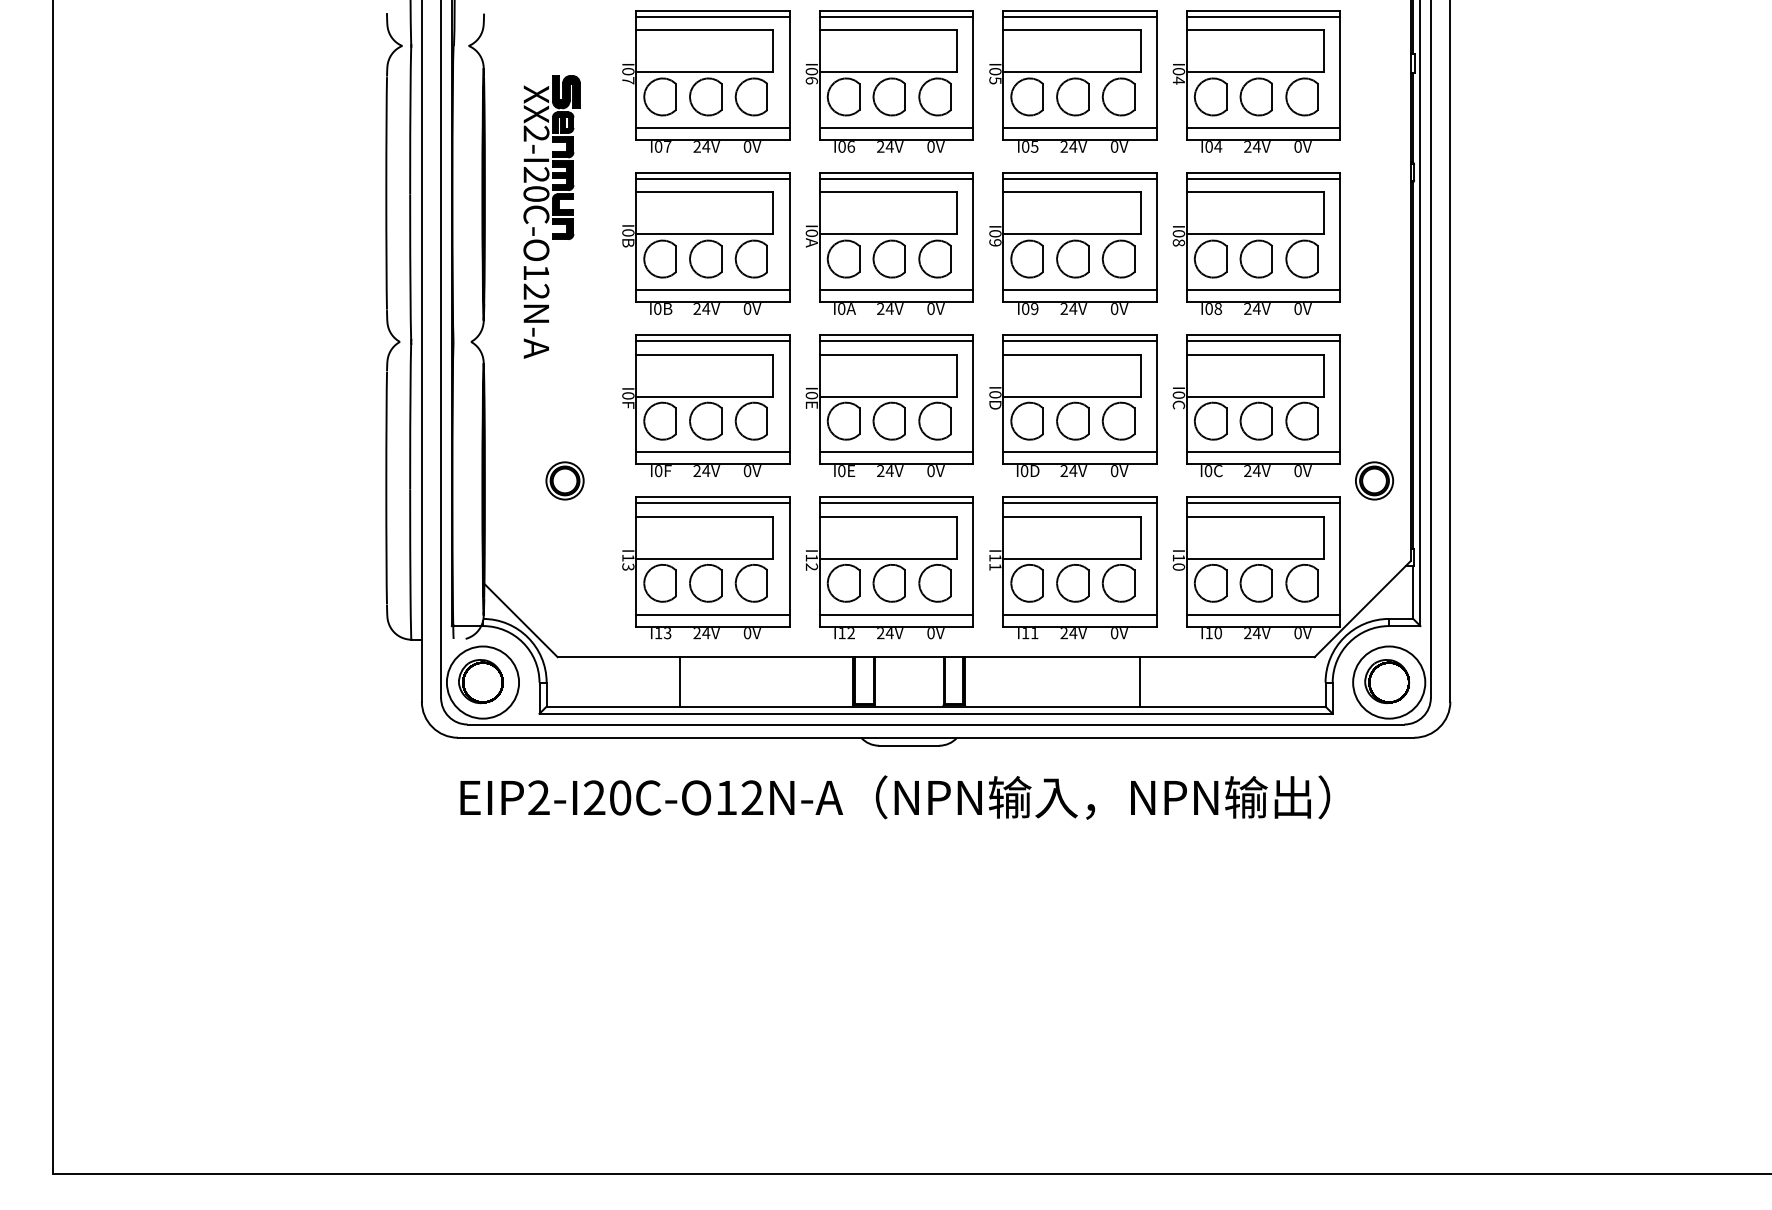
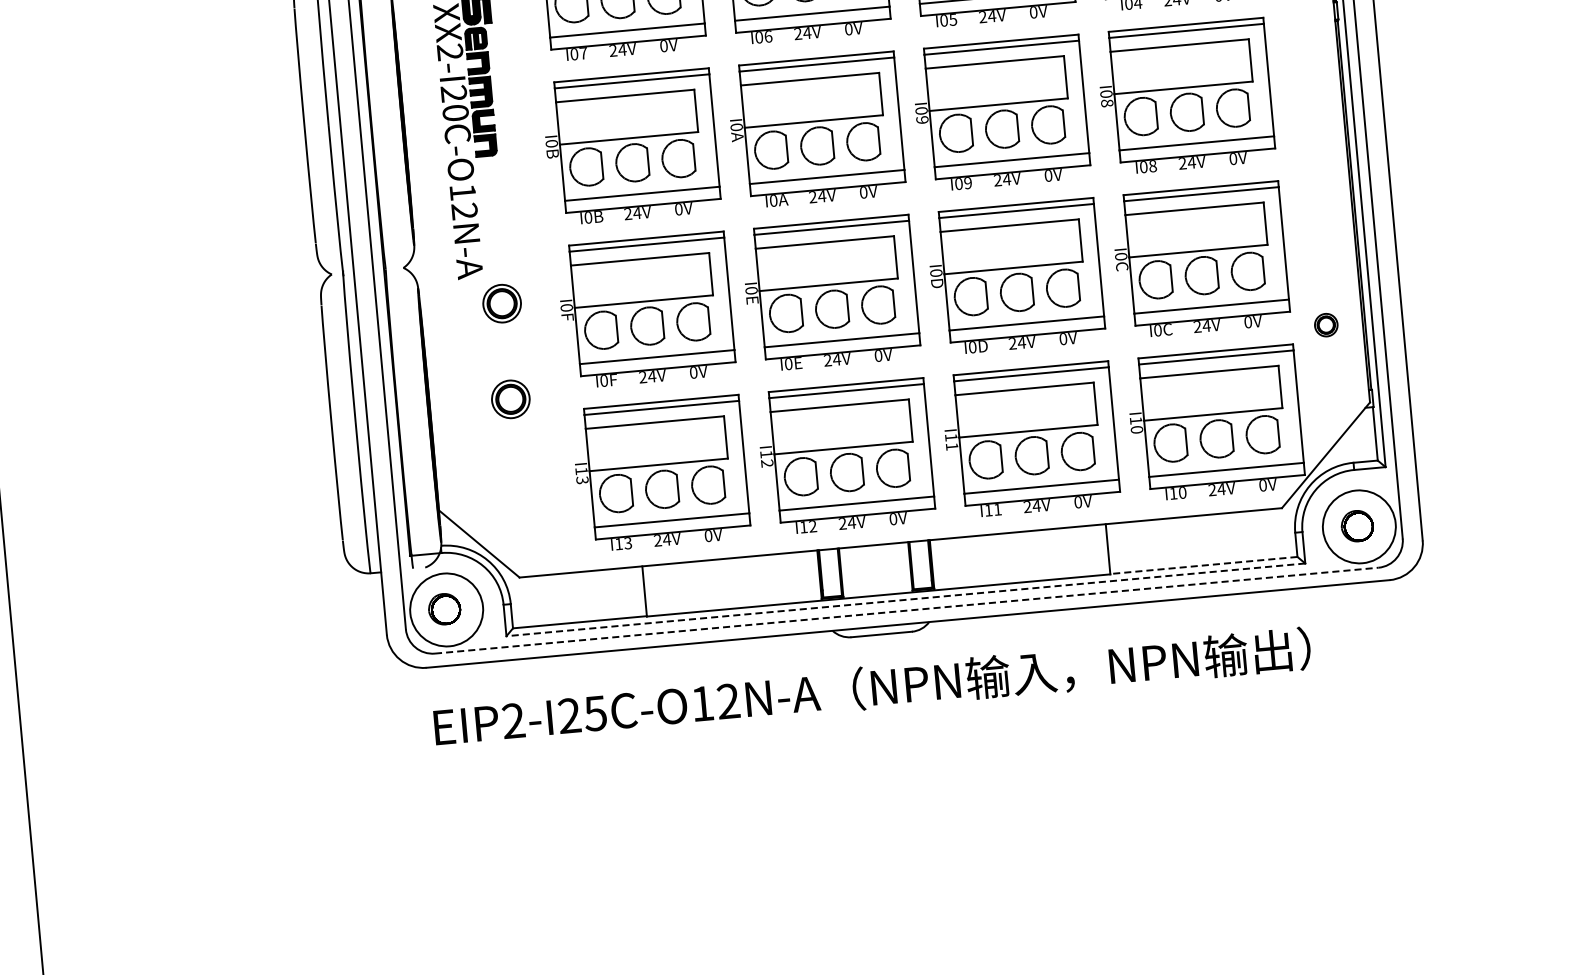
part: (564, 385) -> (501, 303), added
part: (1374, 480) -> (1326, 324), size x0.6
part: (480, 681) -> (444, 609), size x0.7
part: (1387, 681) -> (1357, 525), size x0.7
line: (1232, 706) -> (1203, 565), solid -> dashed
line: (936, 713) -> (906, 599), solid -> dashed
line: (936, 724) -> (907, 610), solid -> dashed
text: (620, 797) -> (595, 713), EIP2-I20C-O12N-A -> EIP2-I25C-O12N-A

